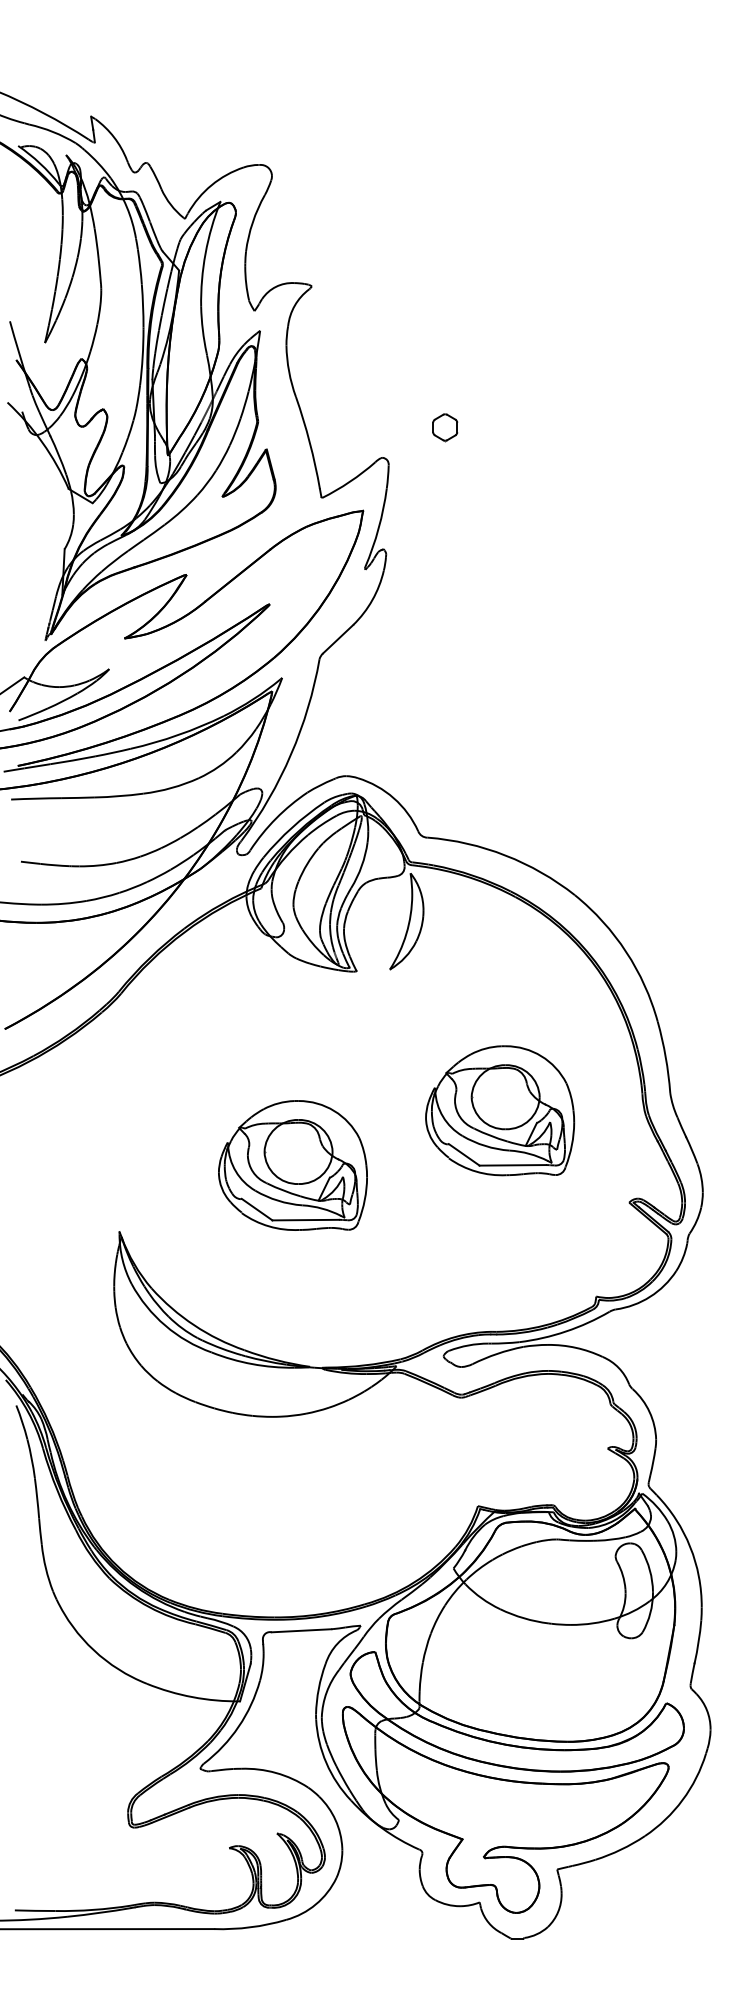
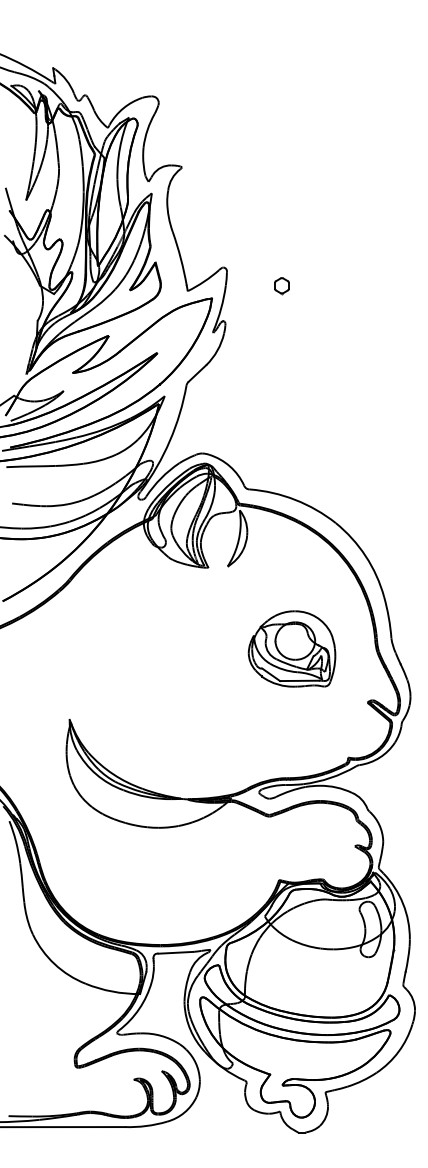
part: (444, 428) -> (281, 286), moved
part: (292, 1164) -> (170, 680), removed

